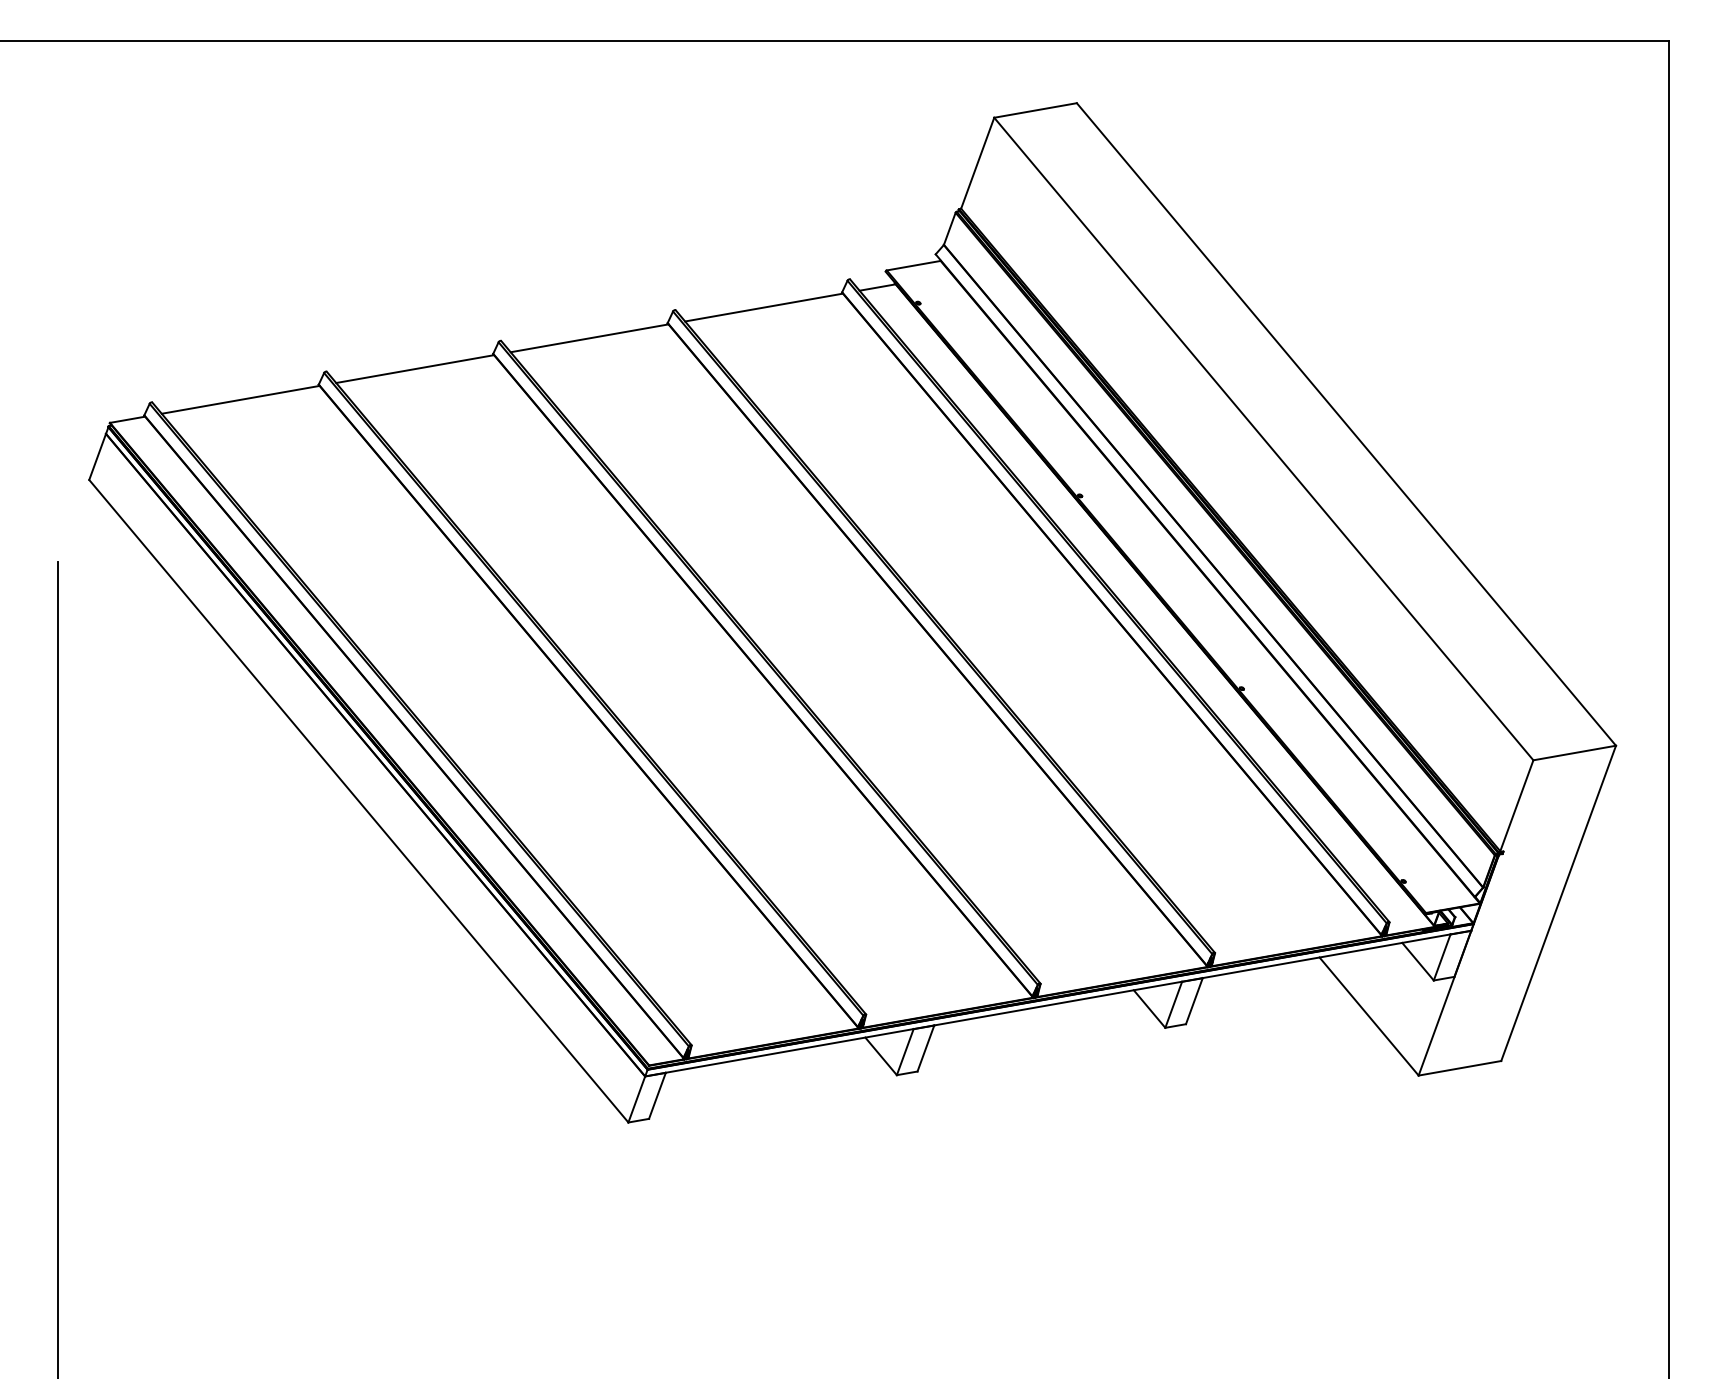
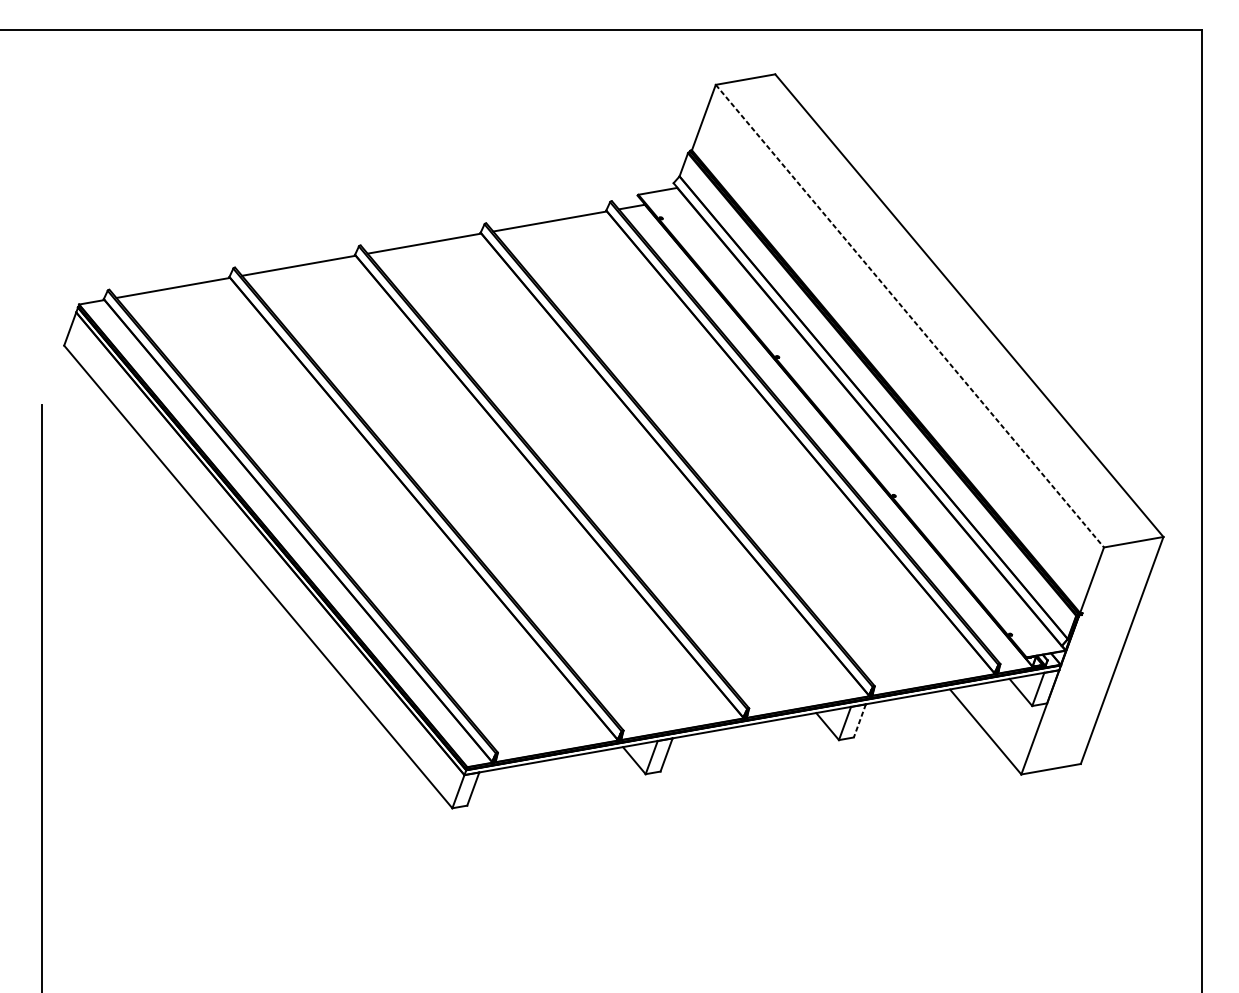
line: (1264, 439) -> (910, 316), solid -> dashed
line: (1194, 1001) -> (859, 721), solid -> dashed

